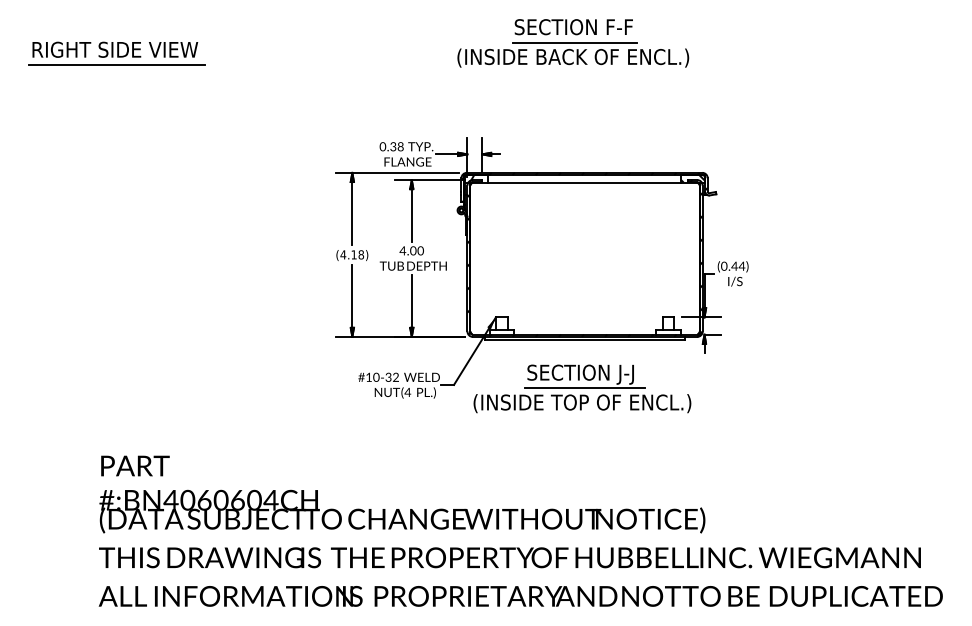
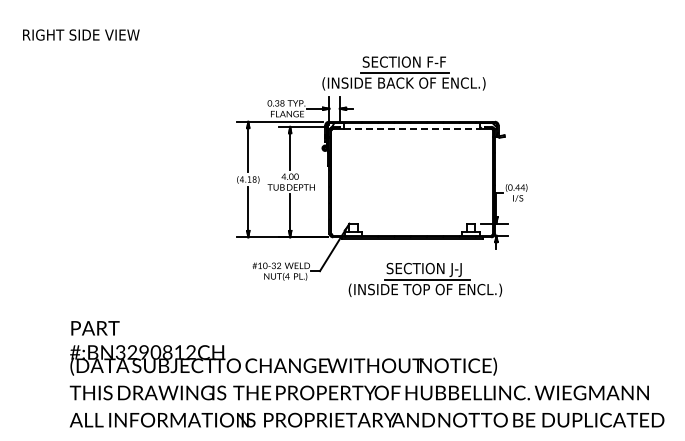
part: (572, 43) -> (403, 73), moved
line: (116, 66) -> (82, 46), removed
line: (583, 182) -> (411, 128), solid -> dashed
part: (582, 388) -> (425, 279), moved
text: (220, 500) -> (155, 352), #:BN4060604CH -> #:BN3290812CH

